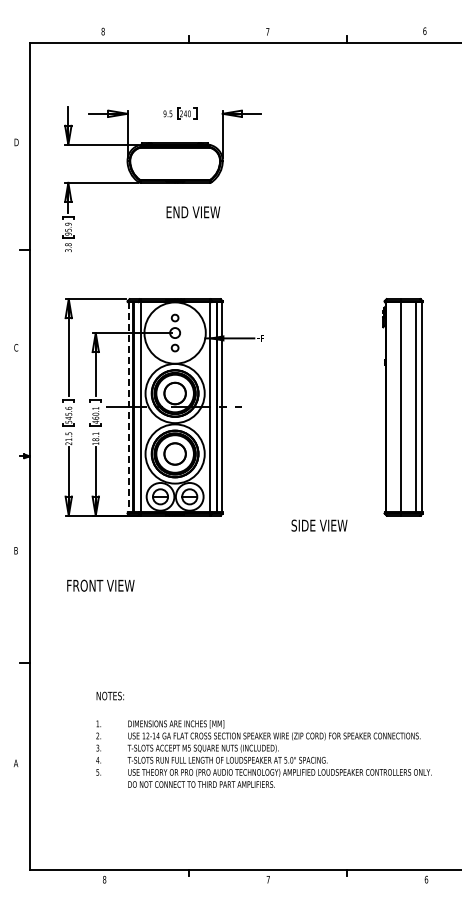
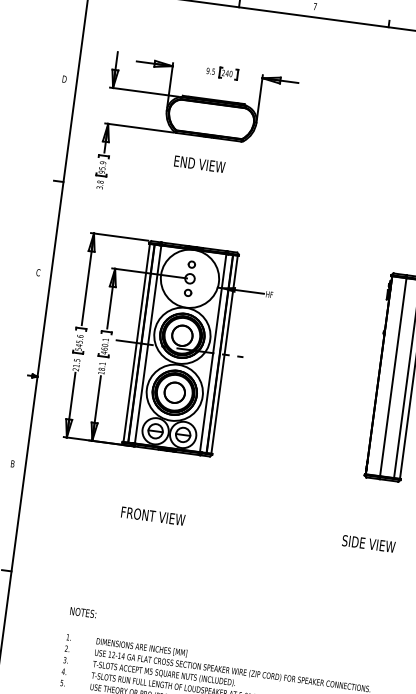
text: (193, 212) -> (199, 164), moved
line: (128, 407) -> (136, 343), dashed -> solid
text: (319, 525) -> (368, 543), moved
text: (100, 585) -> (152, 515), moved

